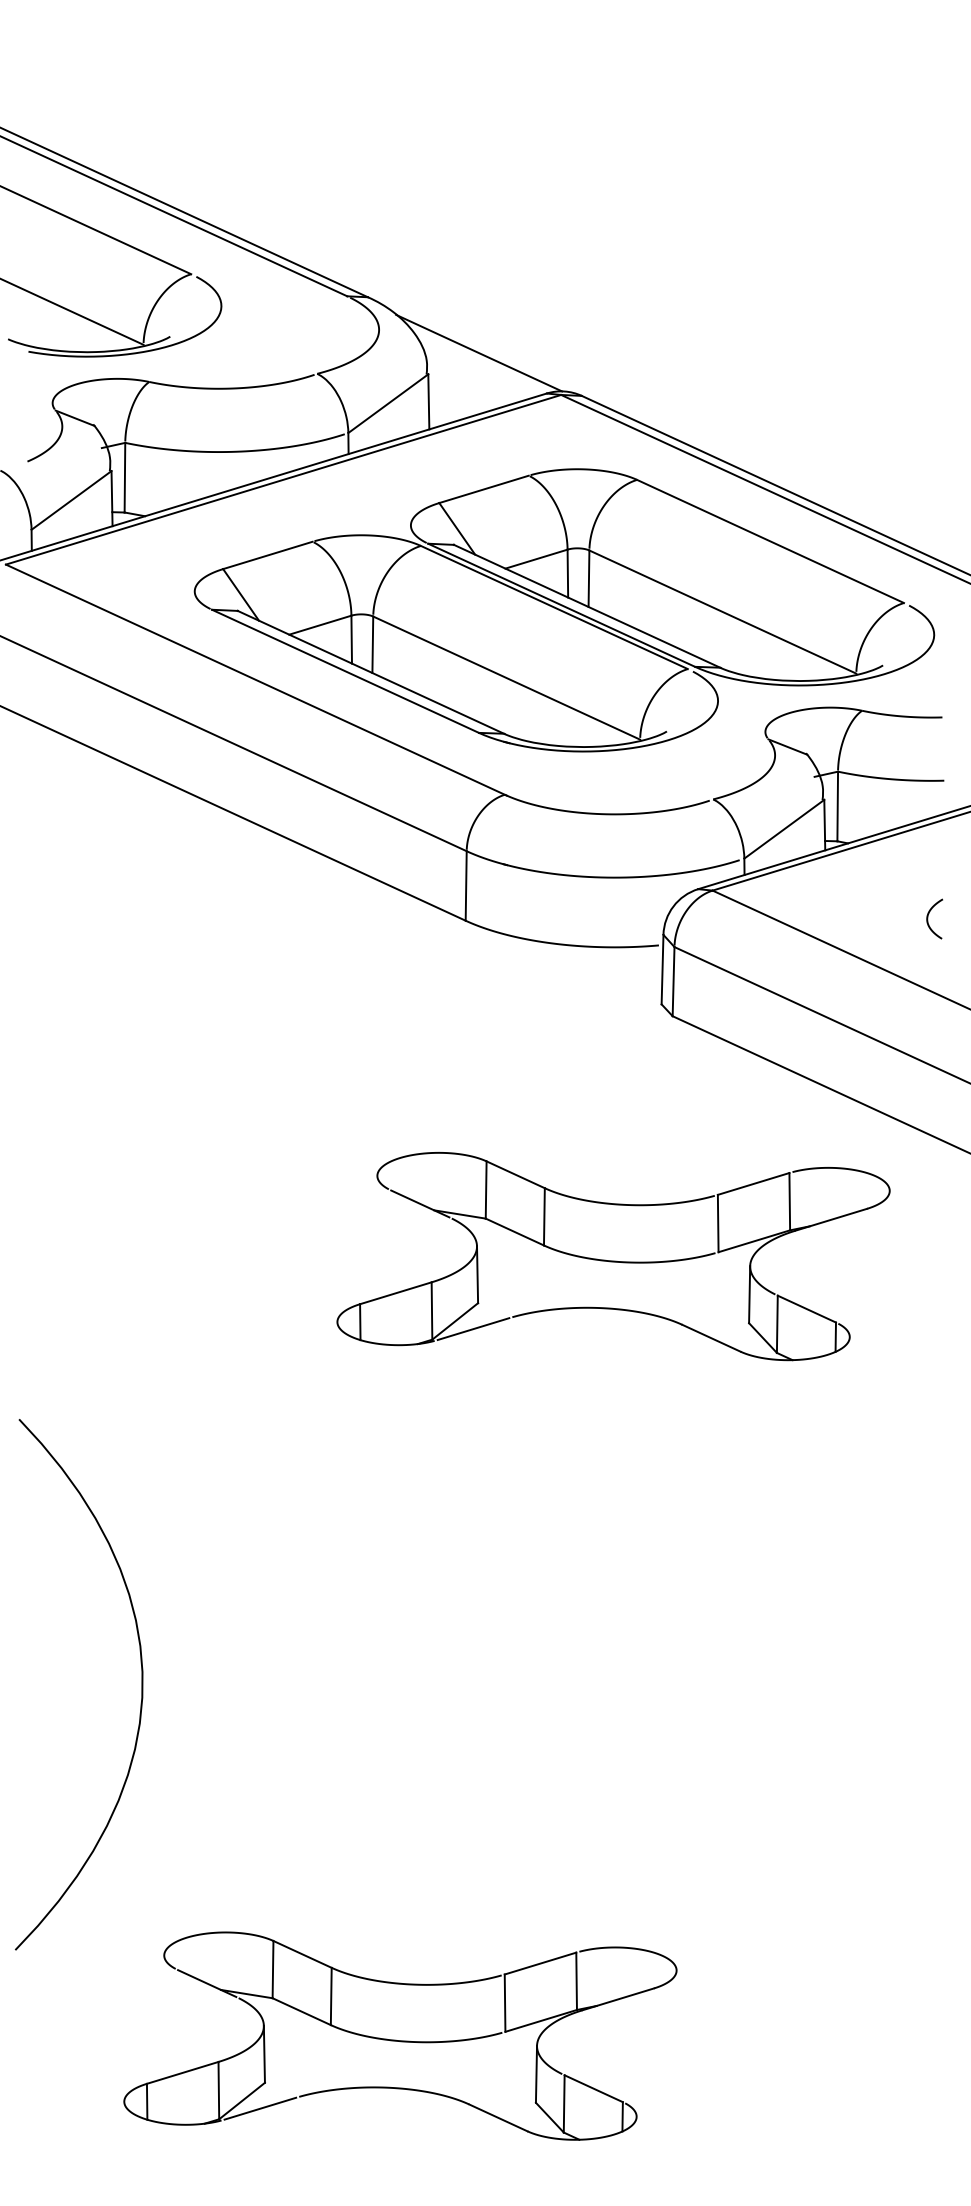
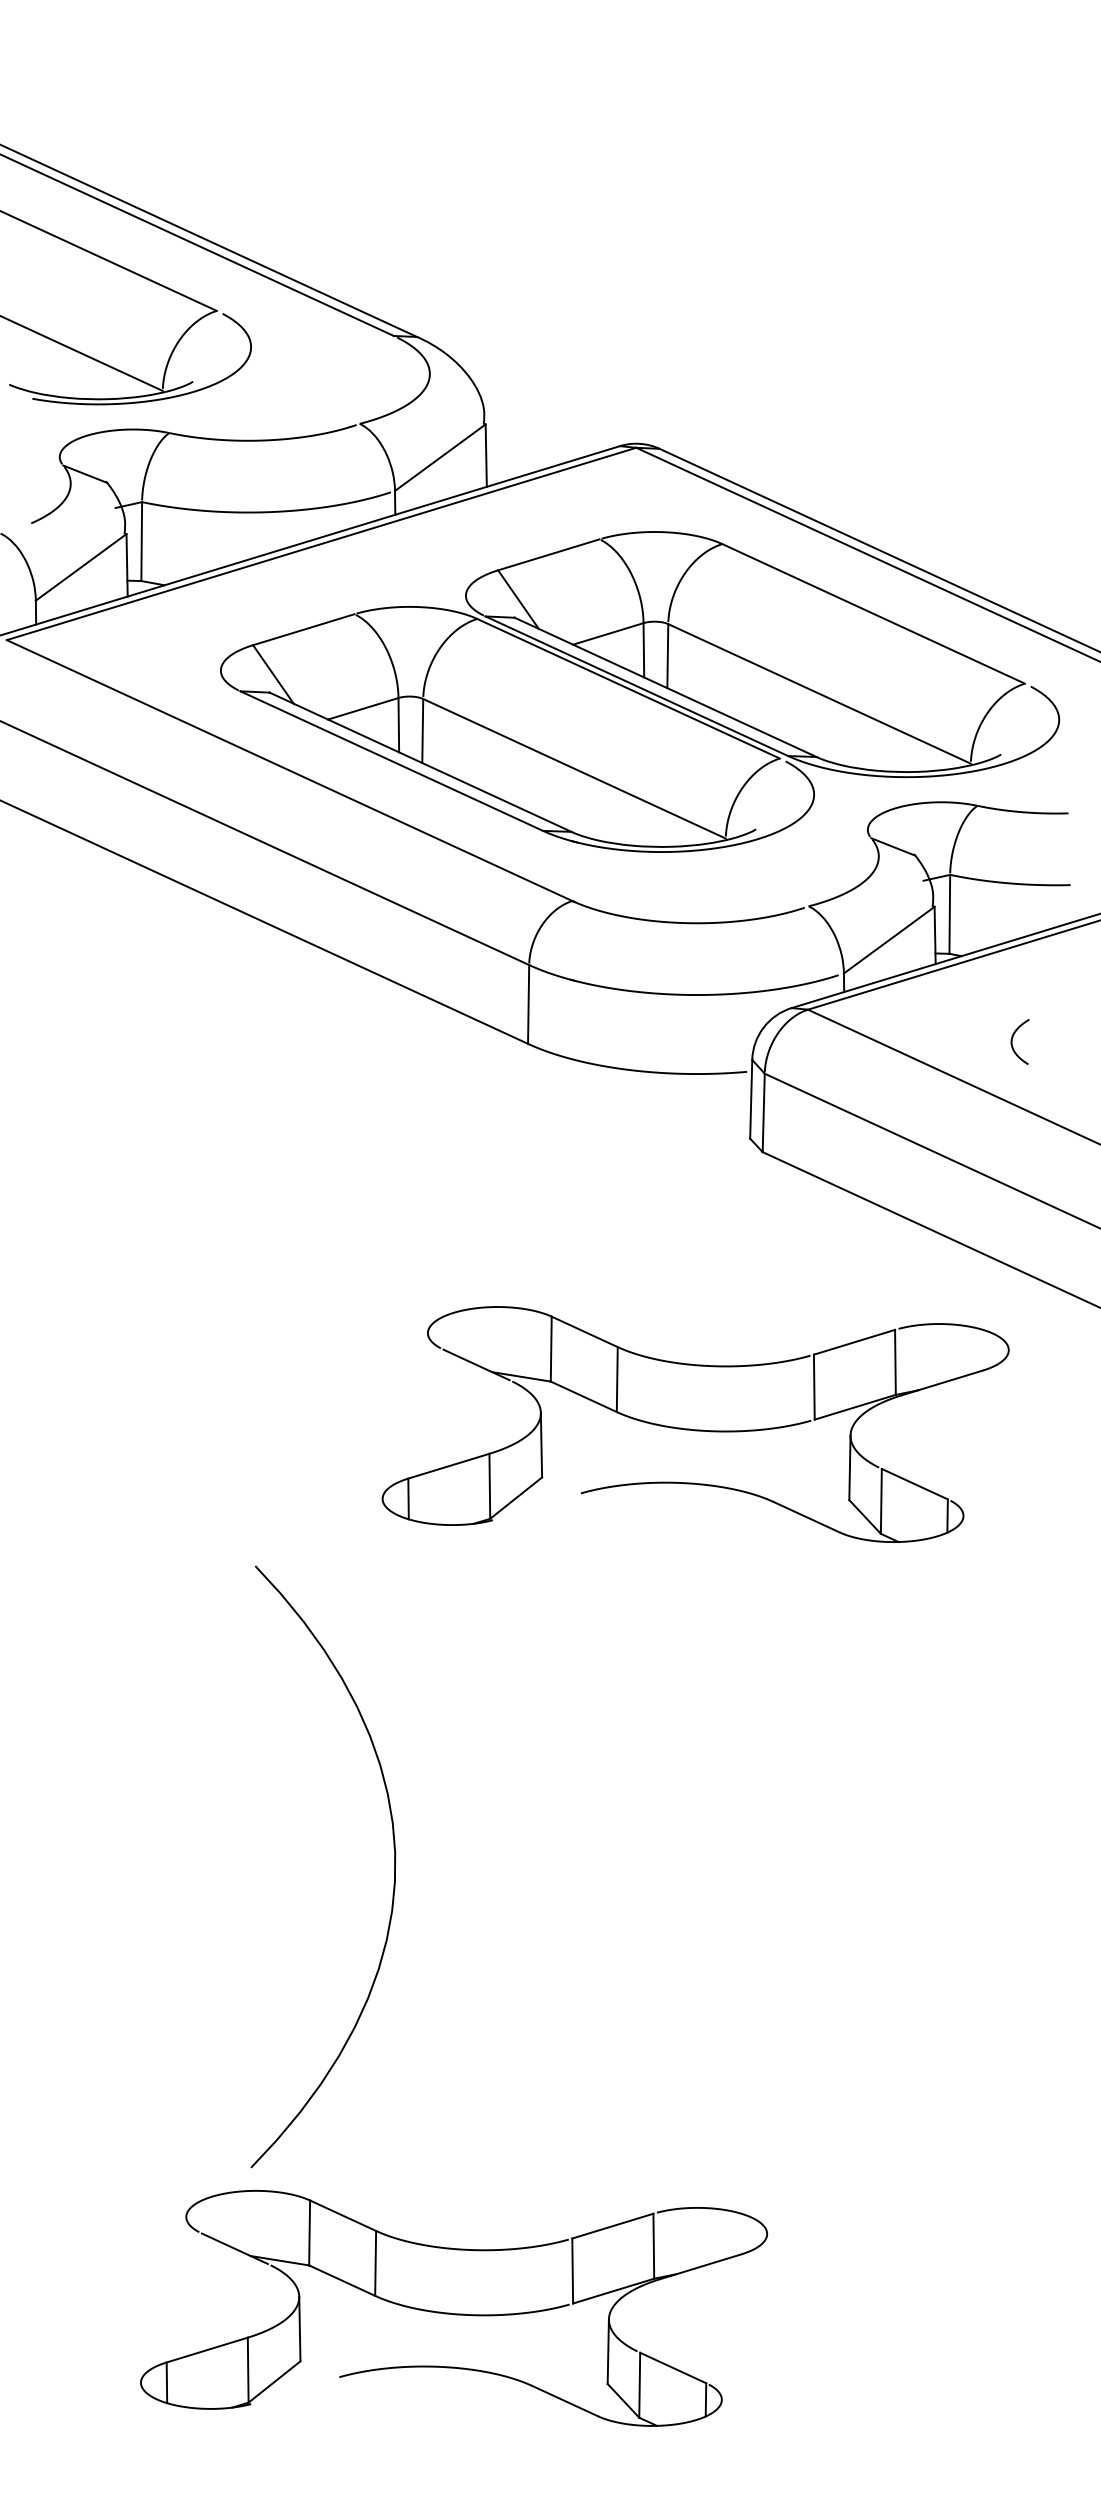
line: (479, 352) -> (543, 399), removed
curve: (928, 918) -> (1013, 1041), moved
line: (473, 1329) -> (536, 1507), removed
curve: (141, 1684) -> (394, 1866), moved
line: (260, 2108) -> (295, 2390), removed

